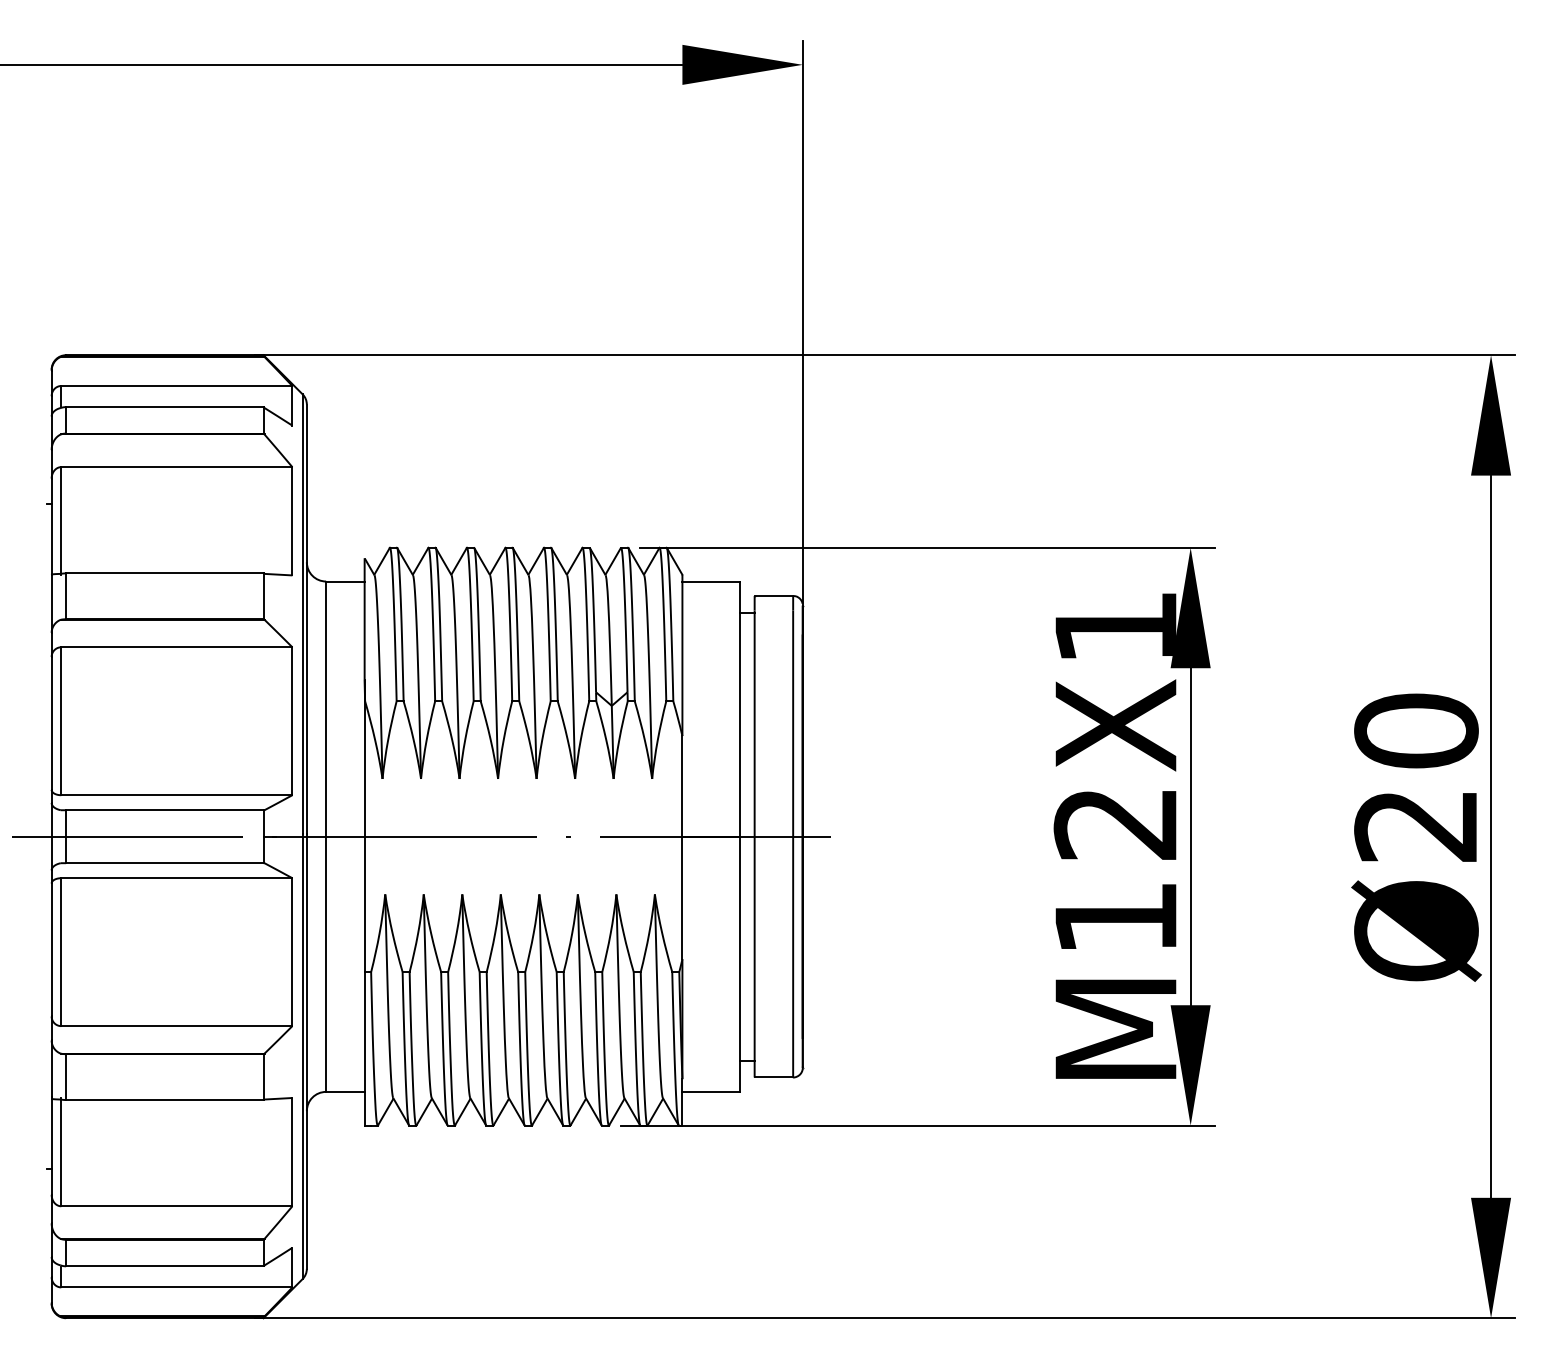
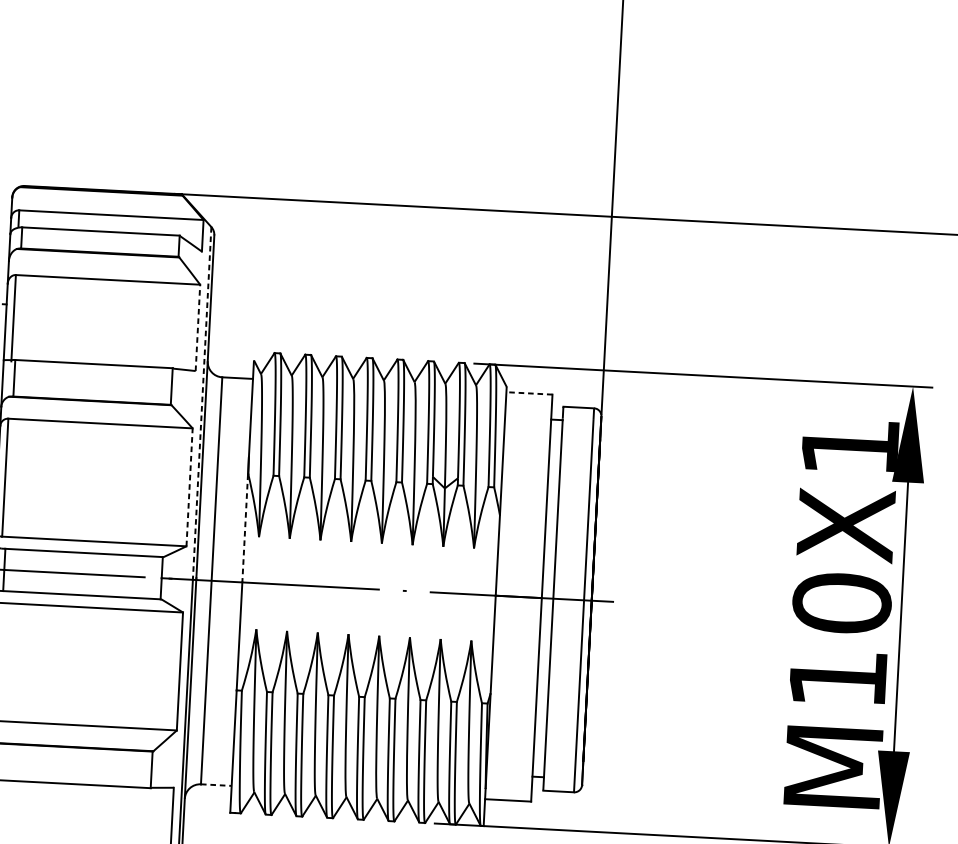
line: (292, 520) -> (198, 327), solid -> dashed
line: (711, 581) -> (529, 393), solid -> dashed
line: (302, 614) -> (202, 402), solid -> dashed
line: (292, 721) -> (189, 487), solid -> dashed
line: (364, 769) -> (245, 528), solid -> dashed
text: (1115, 823) -> (841, 603), M12X1 -> M10X1
line: (345, 1091) -> (216, 784), solid -> dashed

